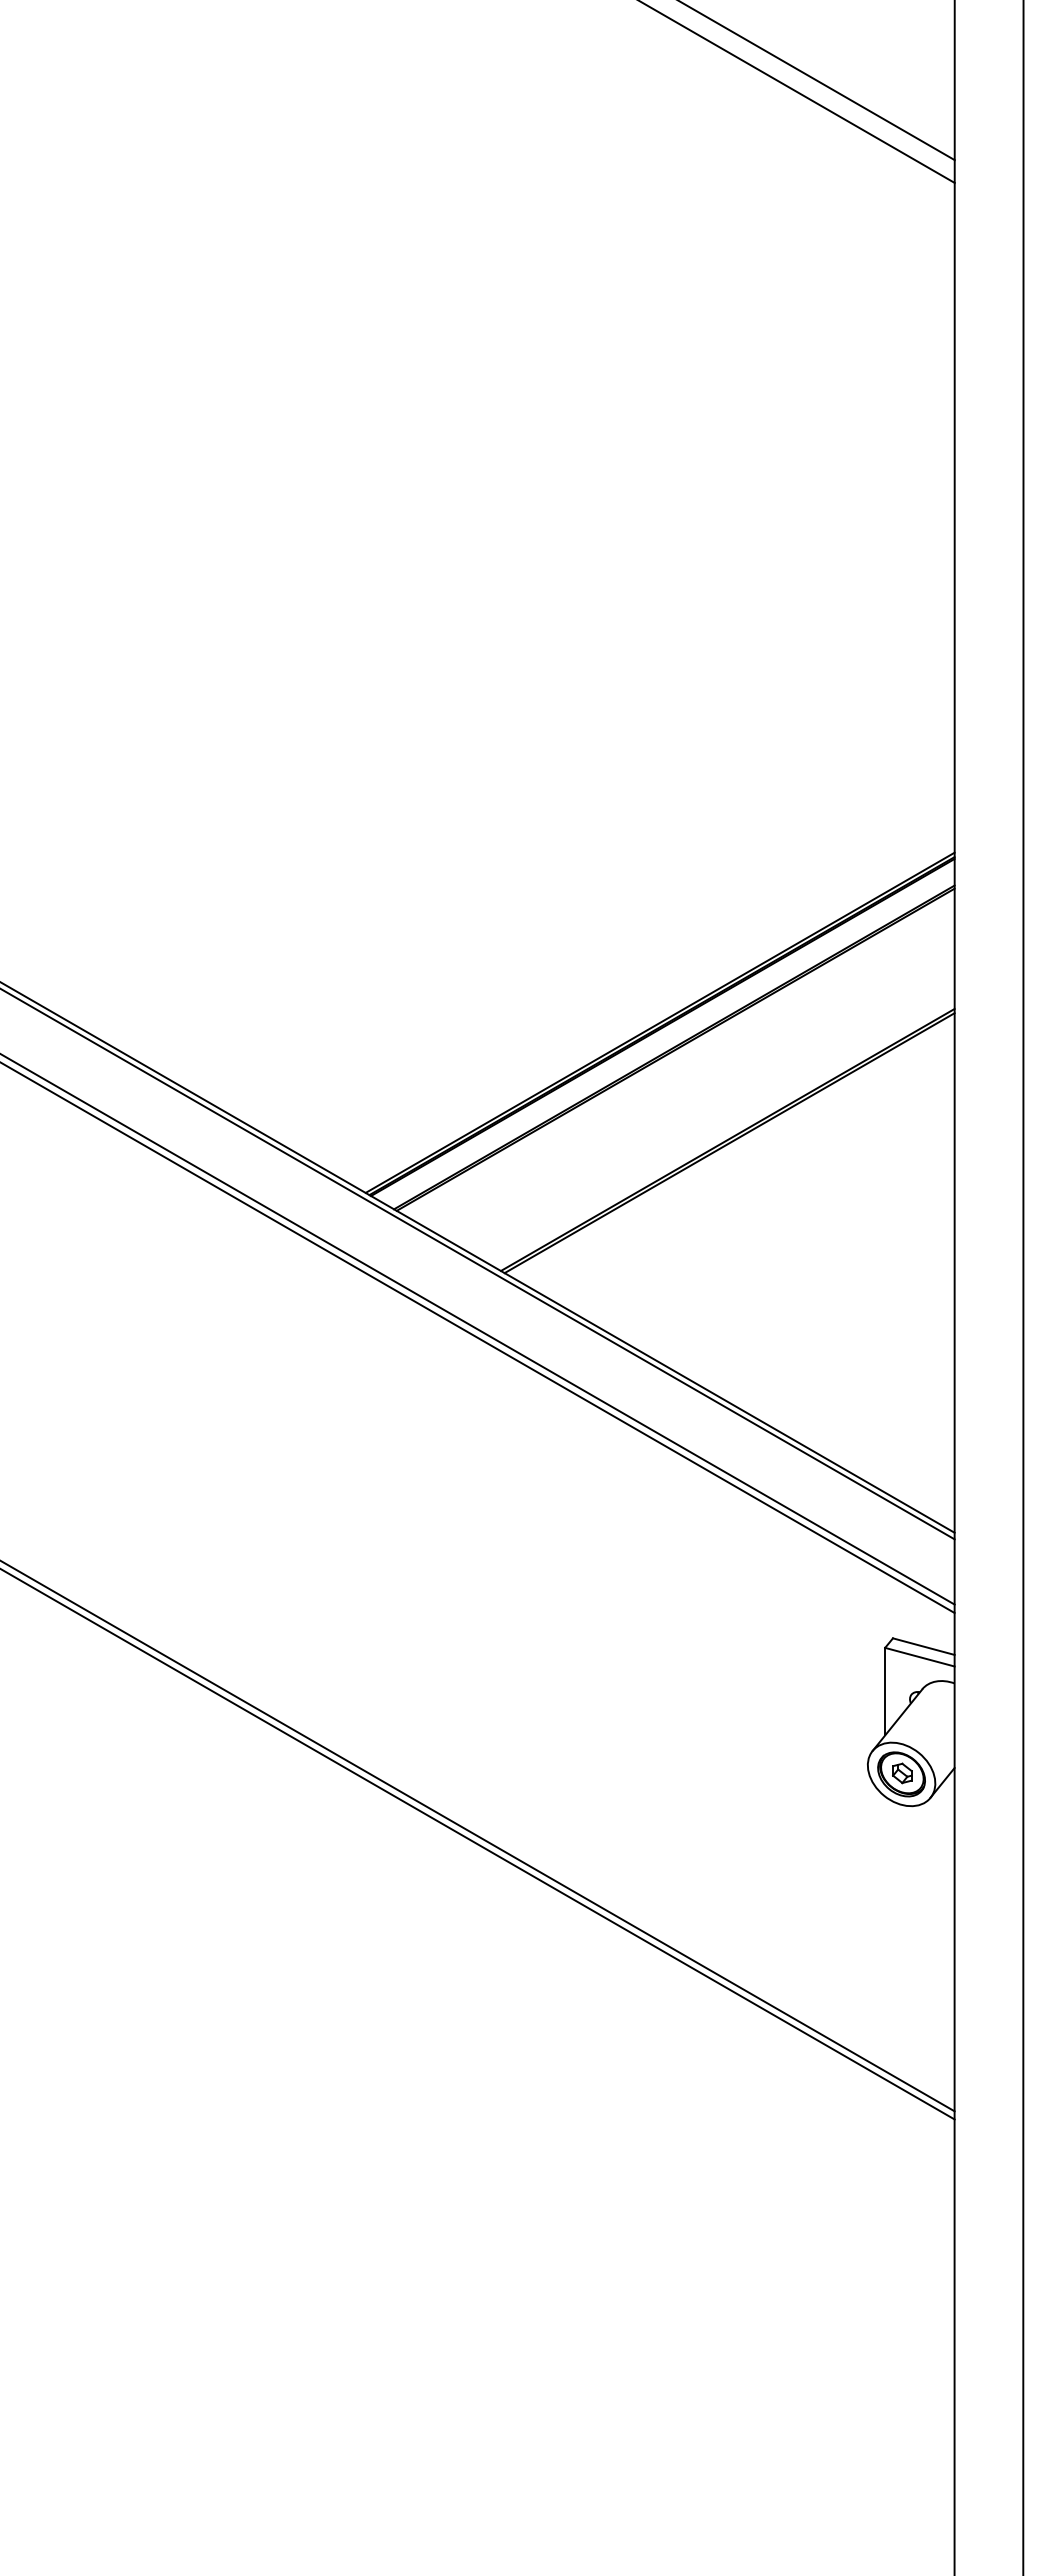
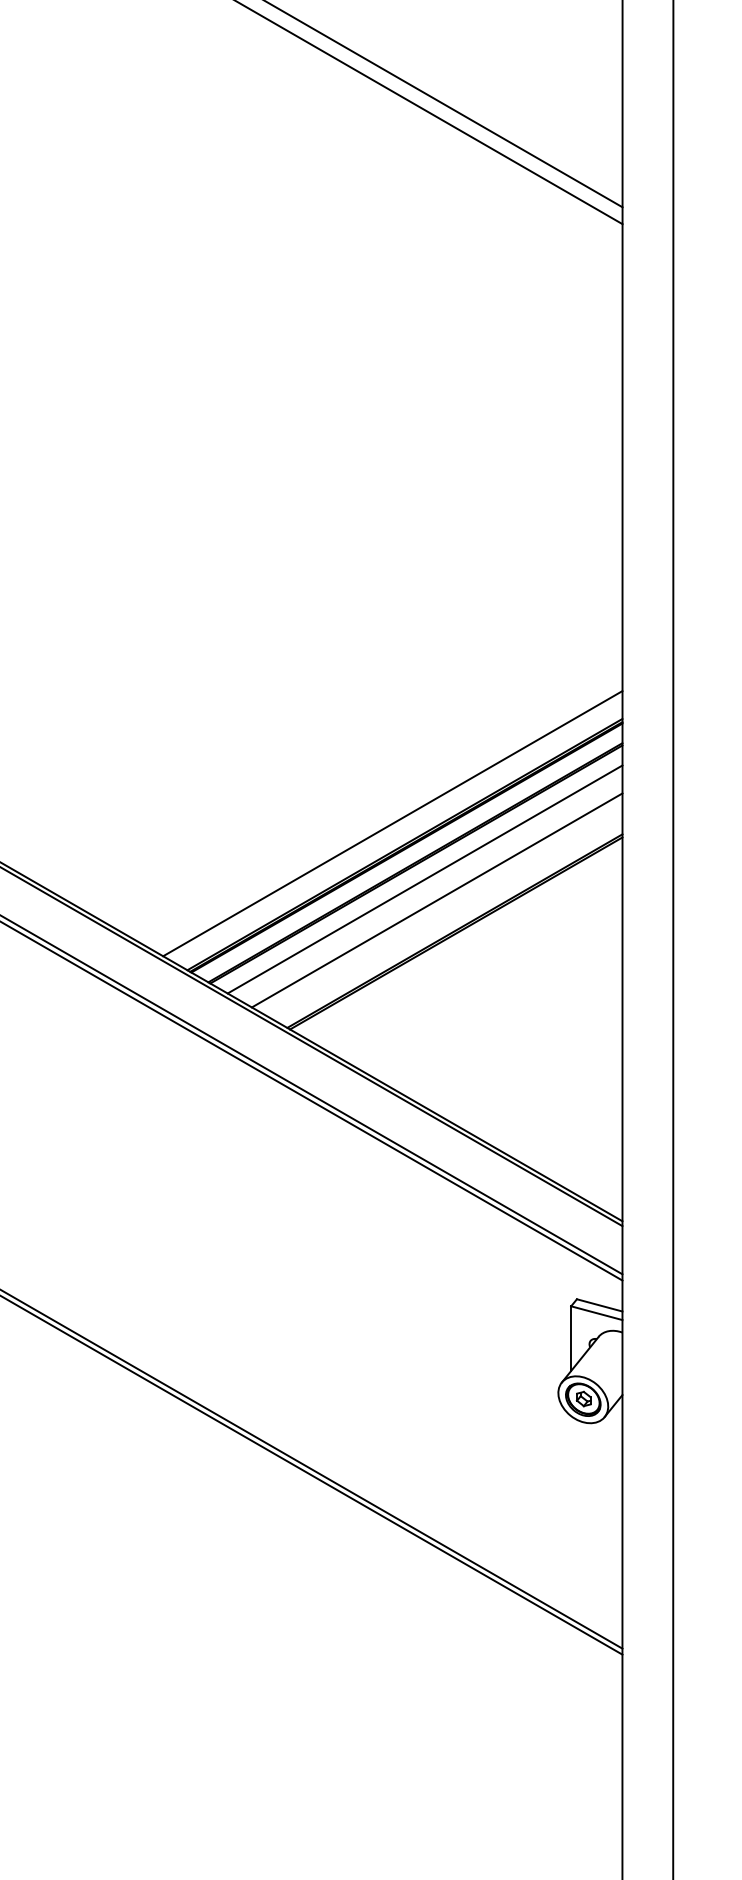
line: (643, 994) -> (392, 823), added
line: (687, 1069) -> (425, 879), added
line: (703, 1098) -> (436, 900), added

